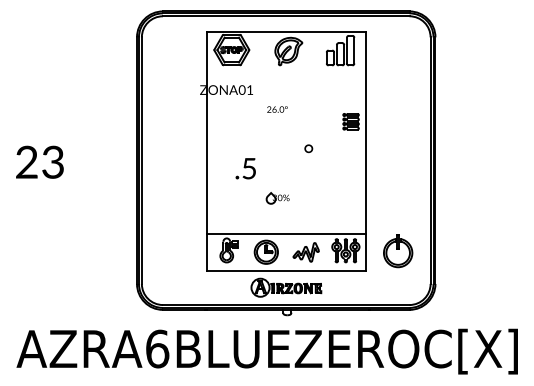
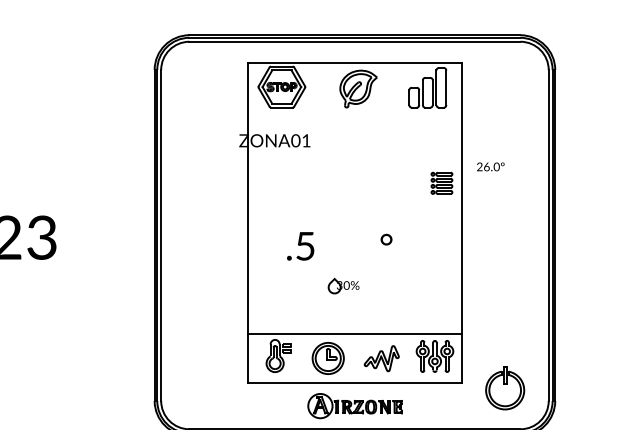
text: (277, 109) -> (490, 166), moved
text: (308, 148) -> (386, 239), moved
part: (398, 251) -> (505, 388), moved

